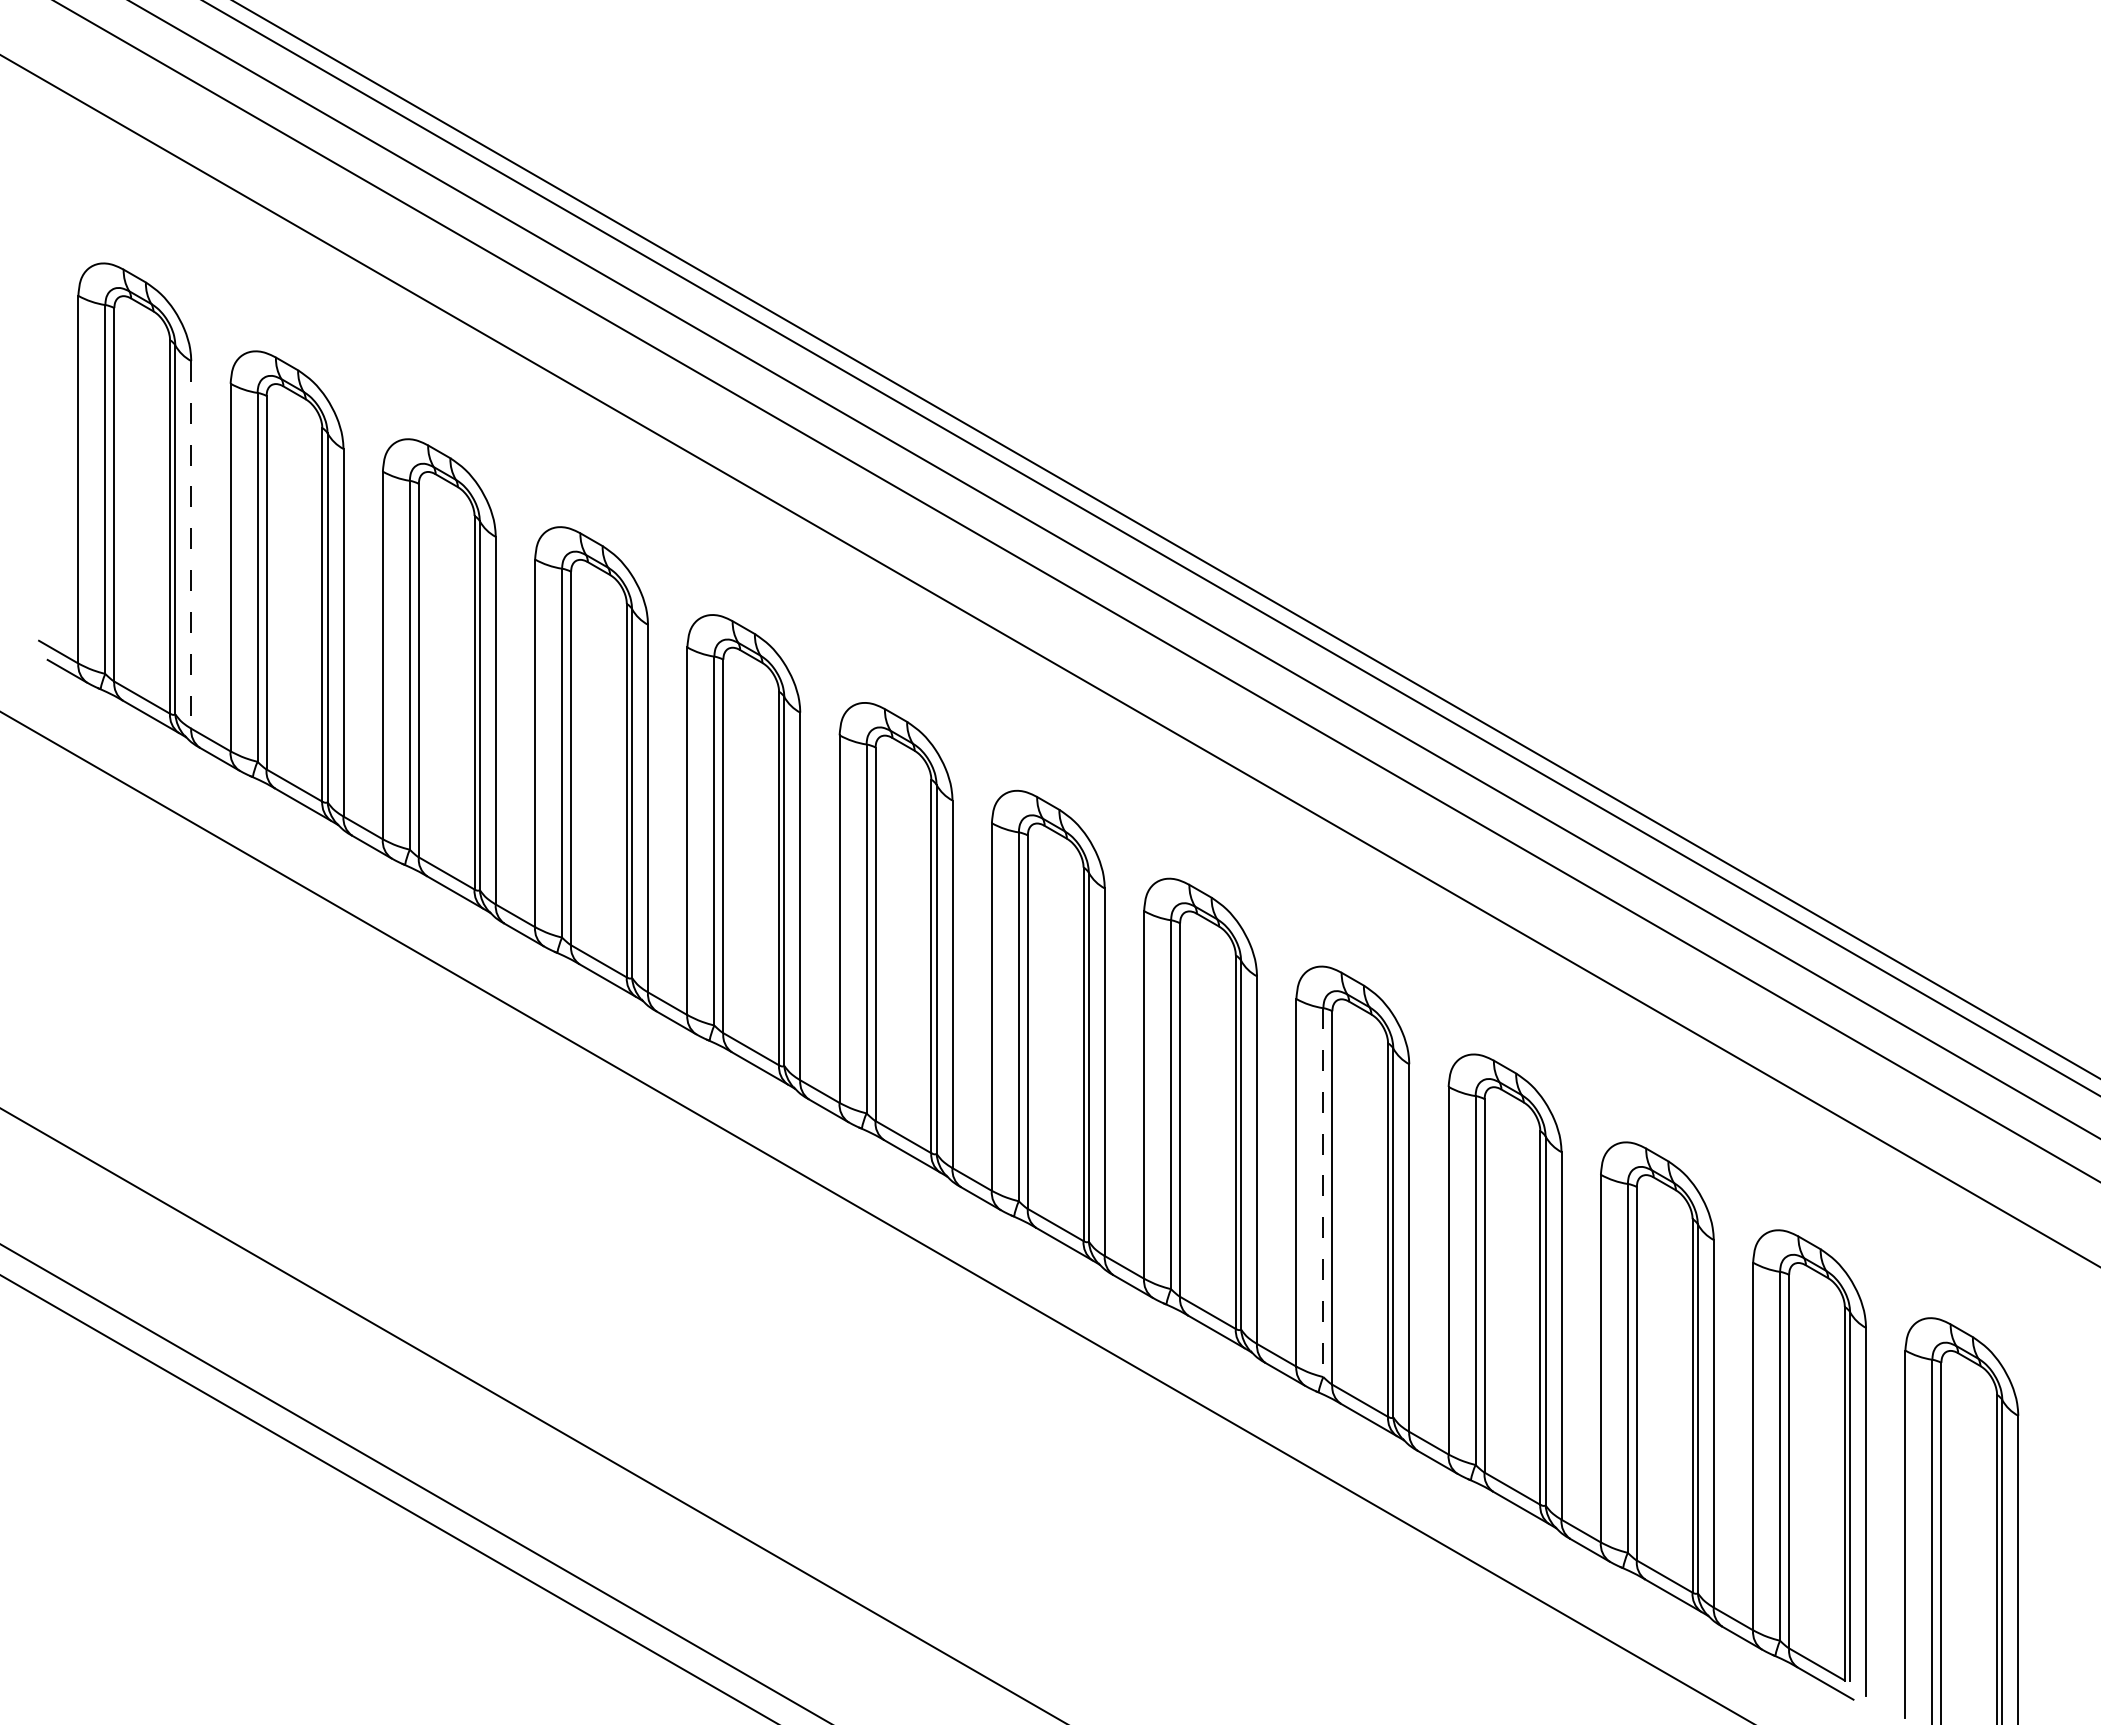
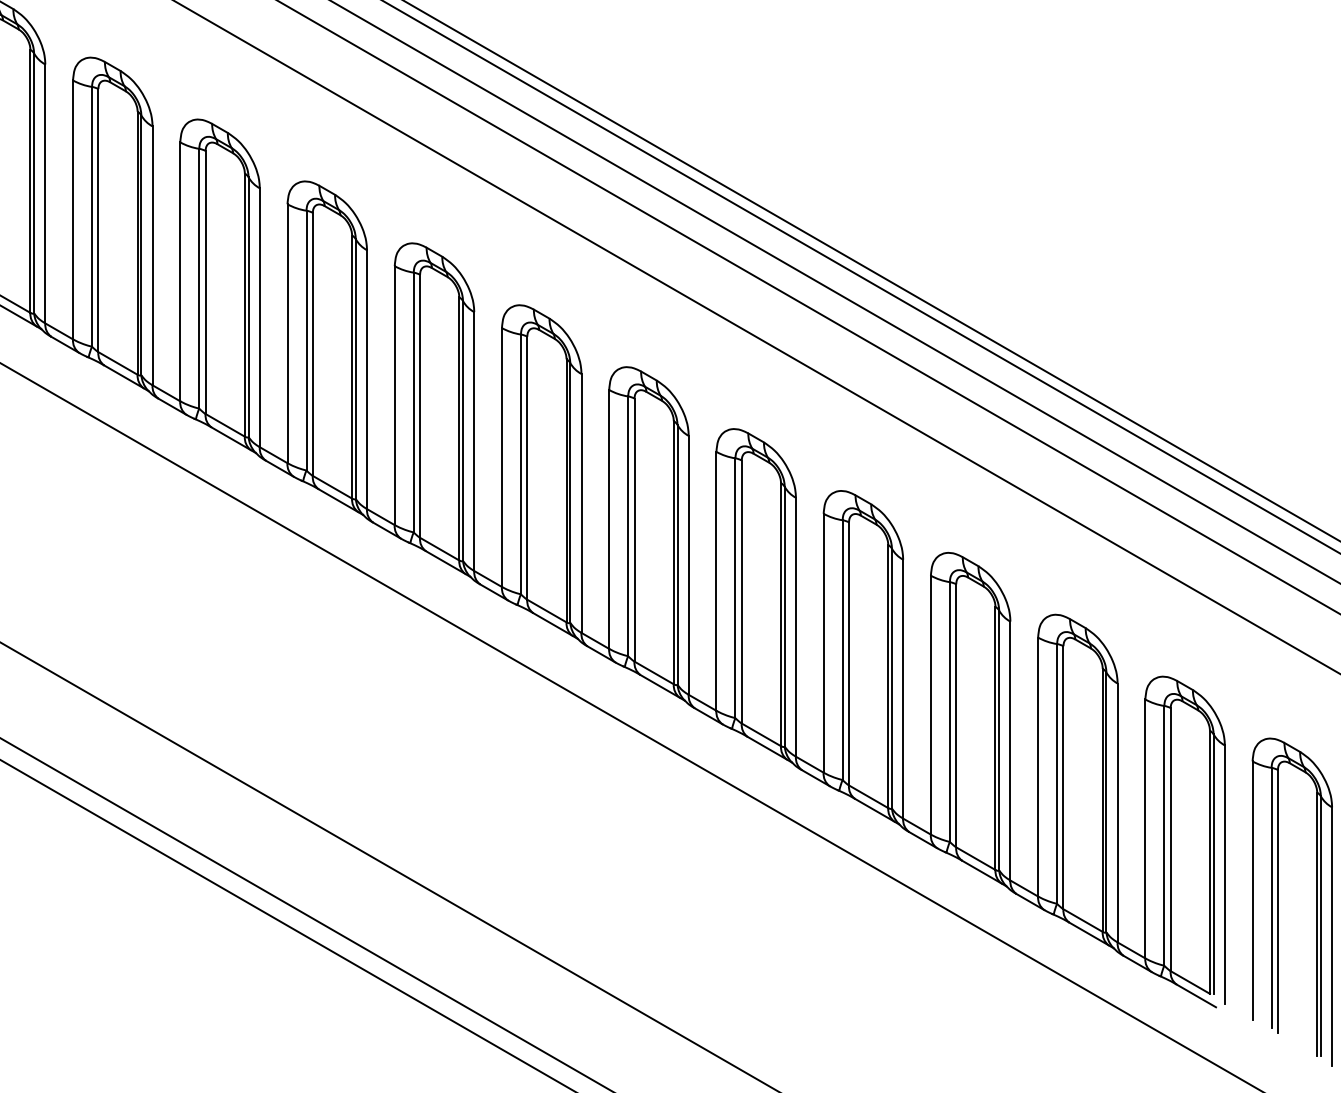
line: (191, 544) -> (45, 193), dashed -> solid
line: (1323, 1193) -> (842, 650), dashed -> solid

